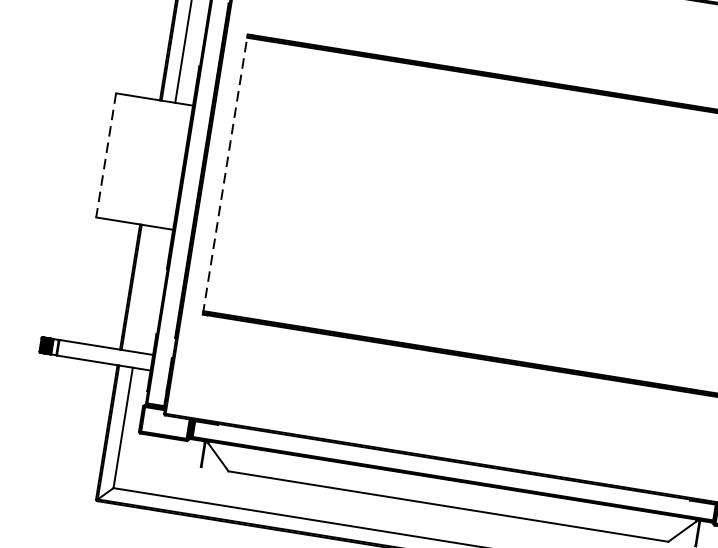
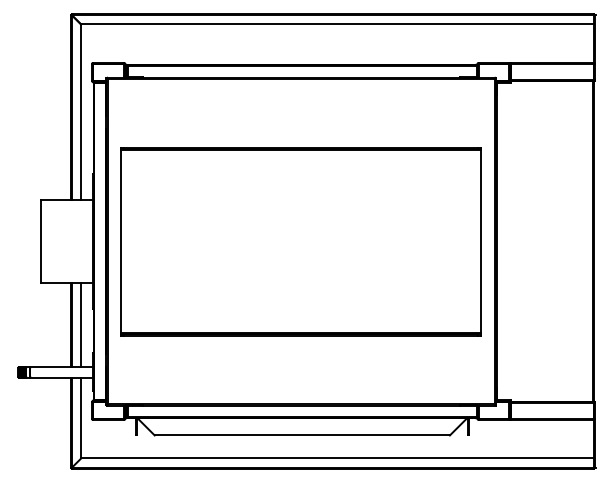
line: (106, 155) -> (41, 241), dashed -> solid
line: (225, 174) -> (121, 241), dashed -> solid
line: (145, 290) -> (81, 325), added

